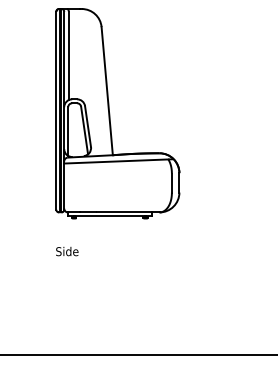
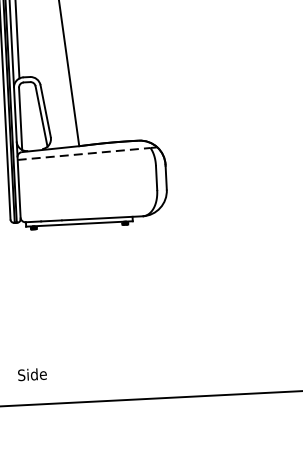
line: (116, 161) -> (84, 153), solid -> dashed
text: (67, 251) -> (32, 374), moved

